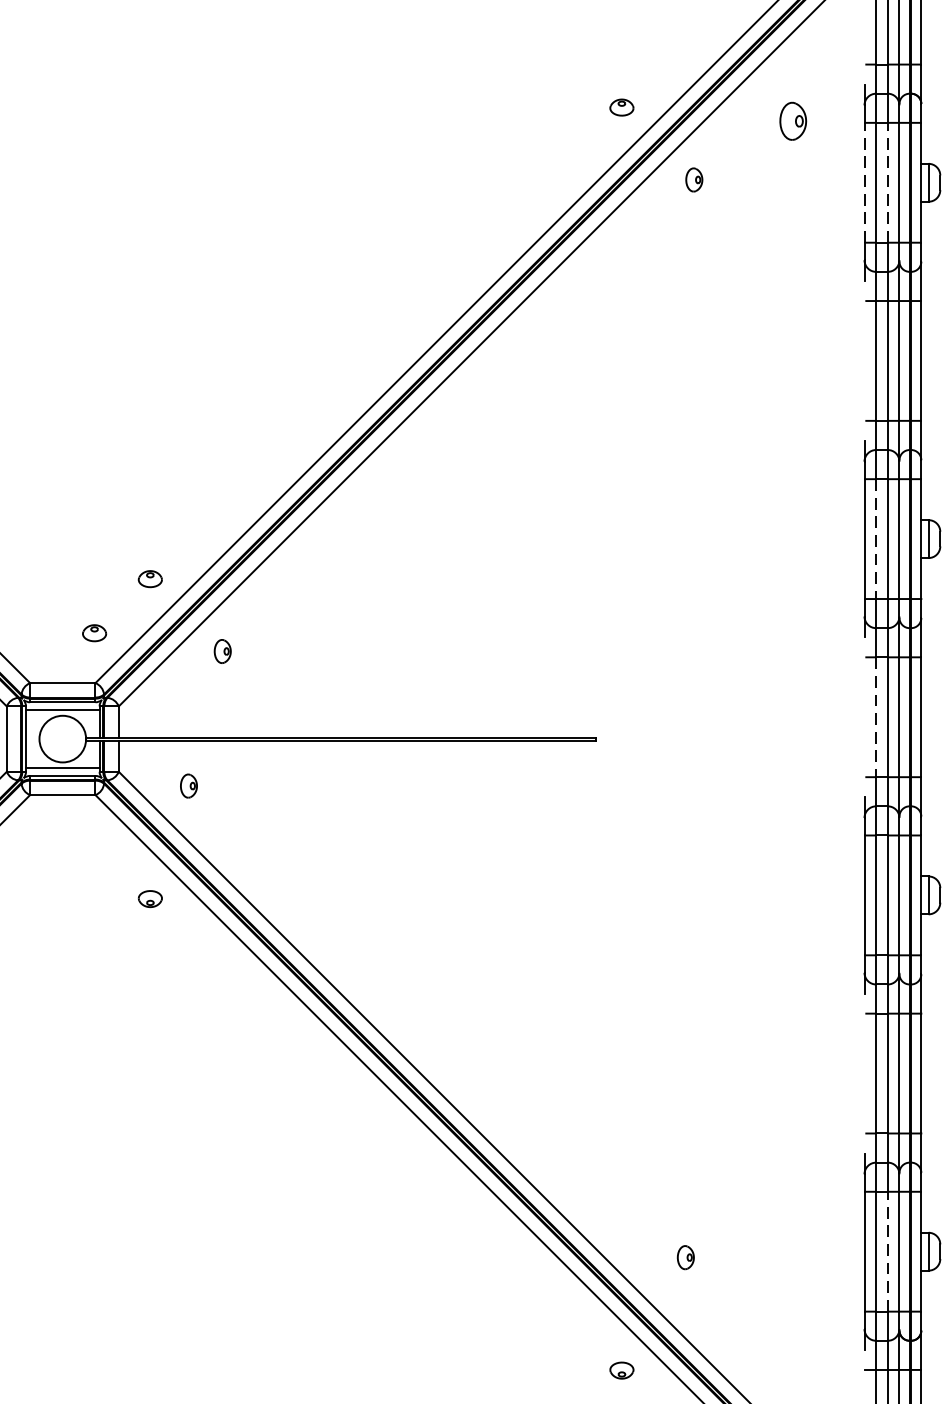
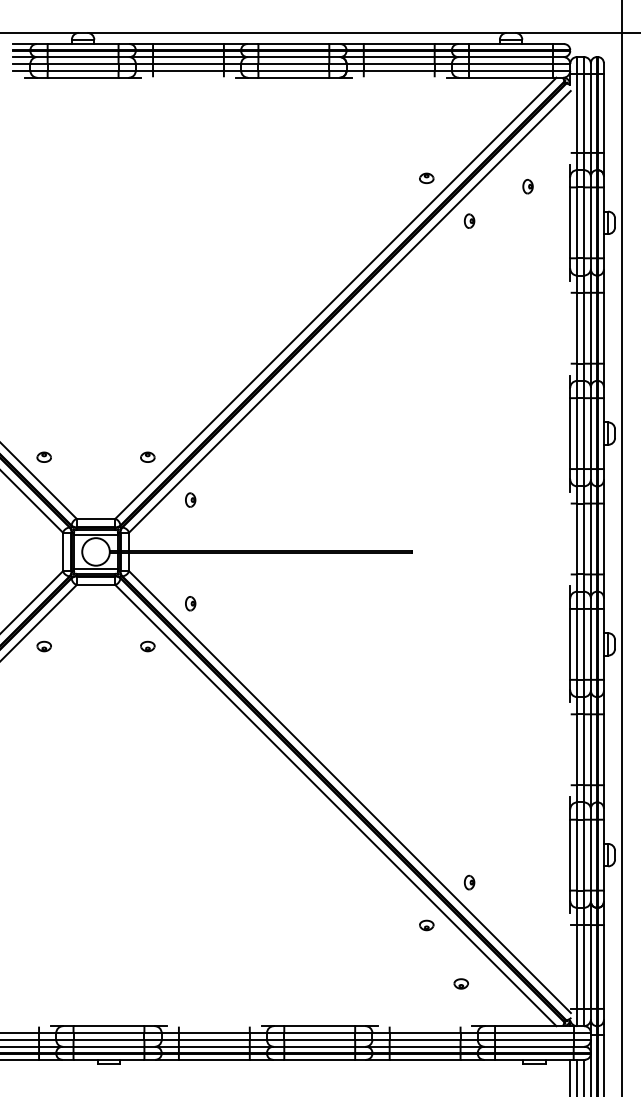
part: (792, 121) -> (527, 186), size x0.62
line: (864, 182) -> (570, 222), dashed -> solid
line: (888, 182) -> (584, 222), dashed -> solid
line: (876, 540) -> (577, 434), dashed -> solid
part: (94, 631) -> (114, 488), removed
line: (876, 718) -> (577, 539), dashed -> solid
part: (188, 785) -> (190, 603), moved
line: (888, 1250) -> (584, 854), dashed -> solid
part: (685, 1257) -> (469, 882), moved

